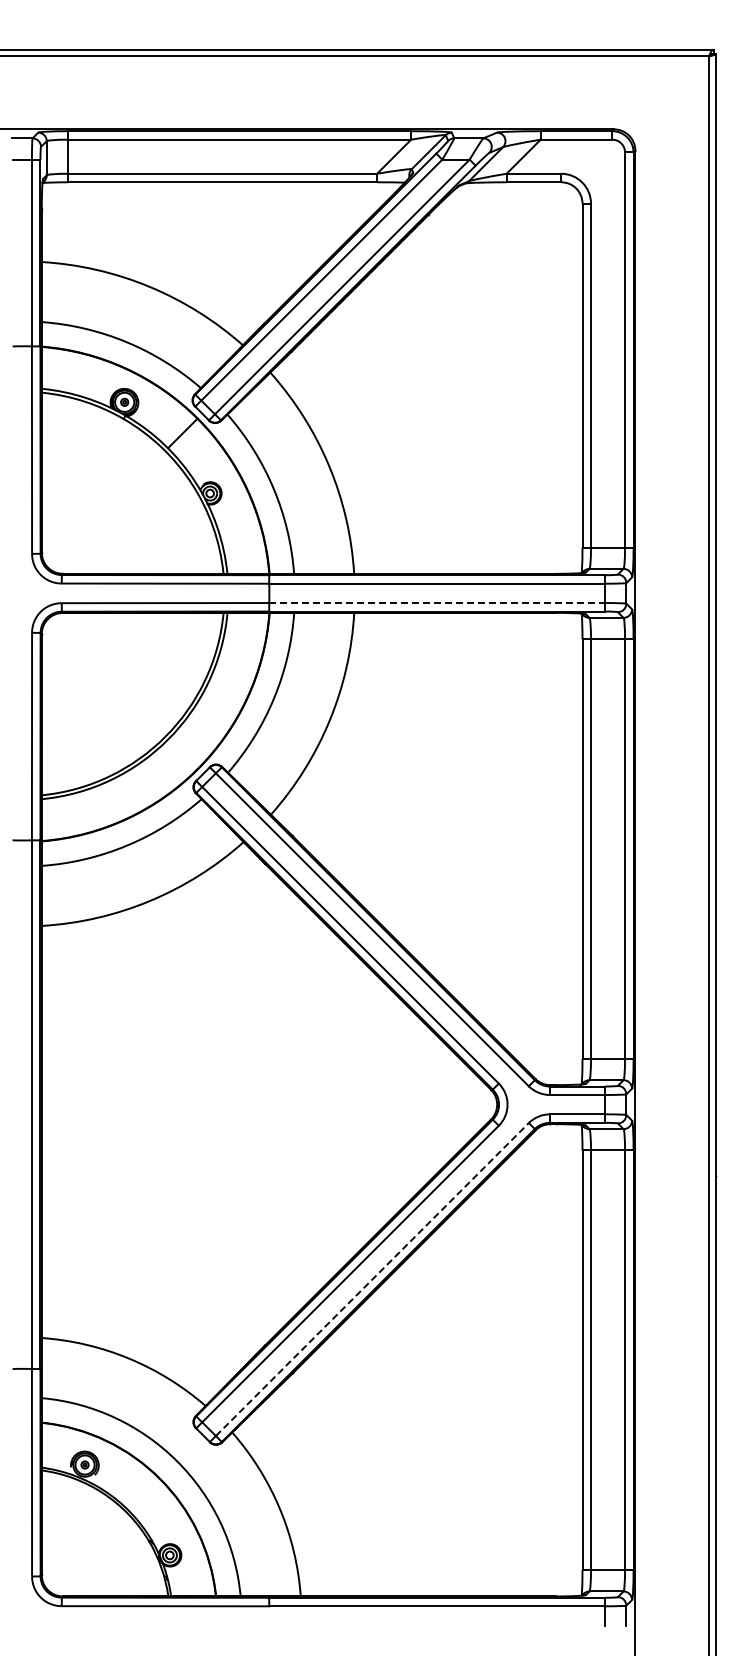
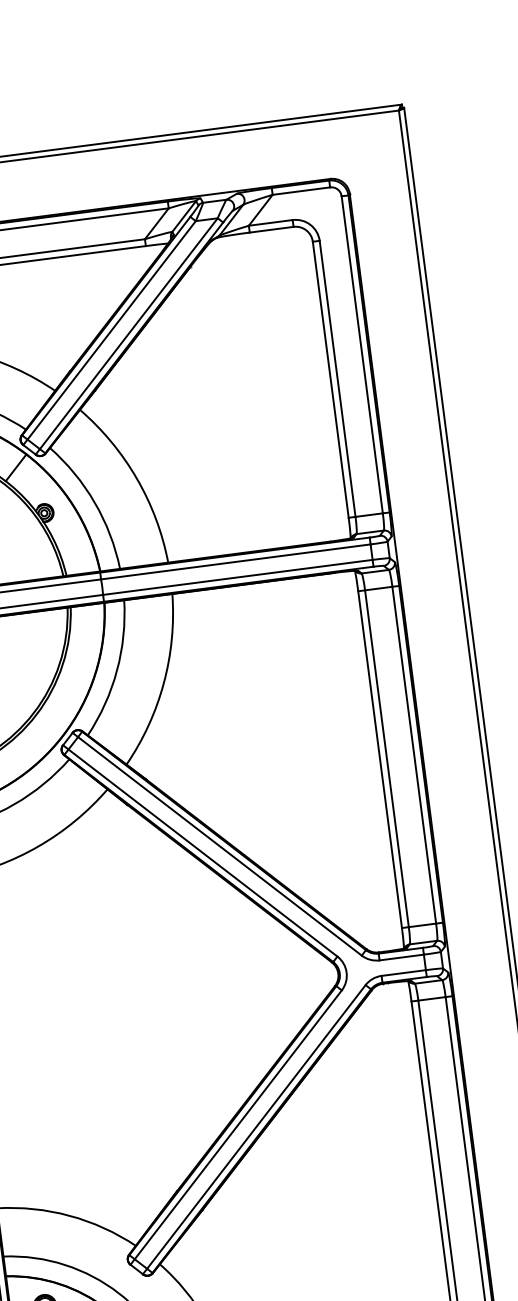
line: (437, 603) -> (238, 577), dashed -> solid
line: (372, 1279) -> (256, 1126), dashed -> solid

